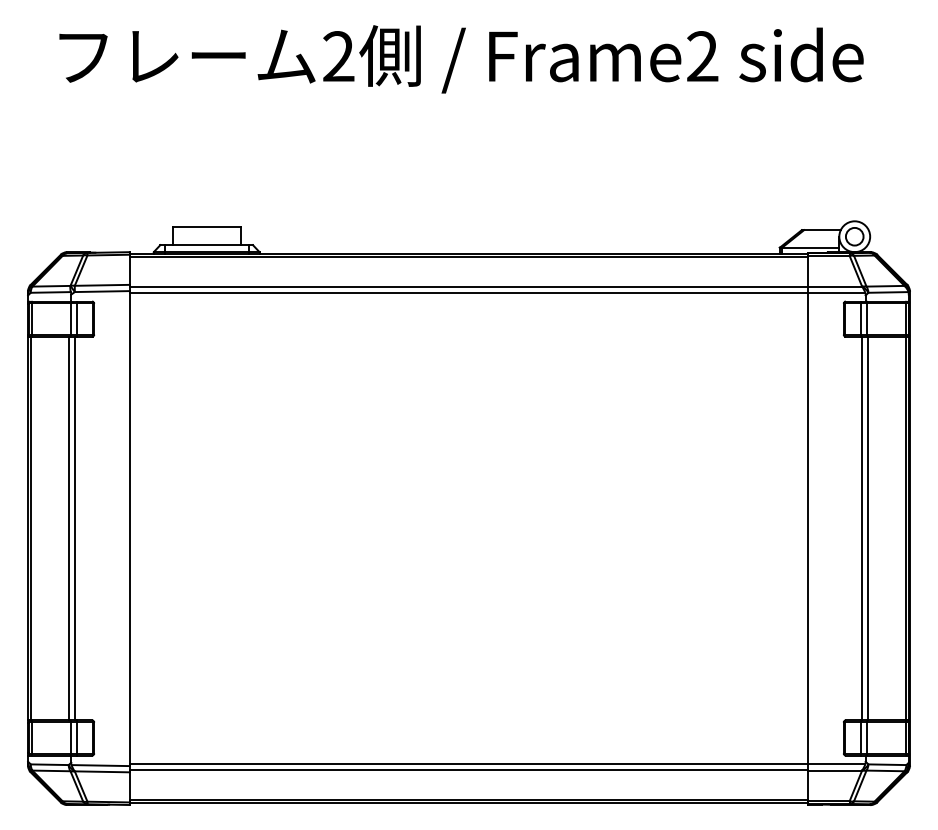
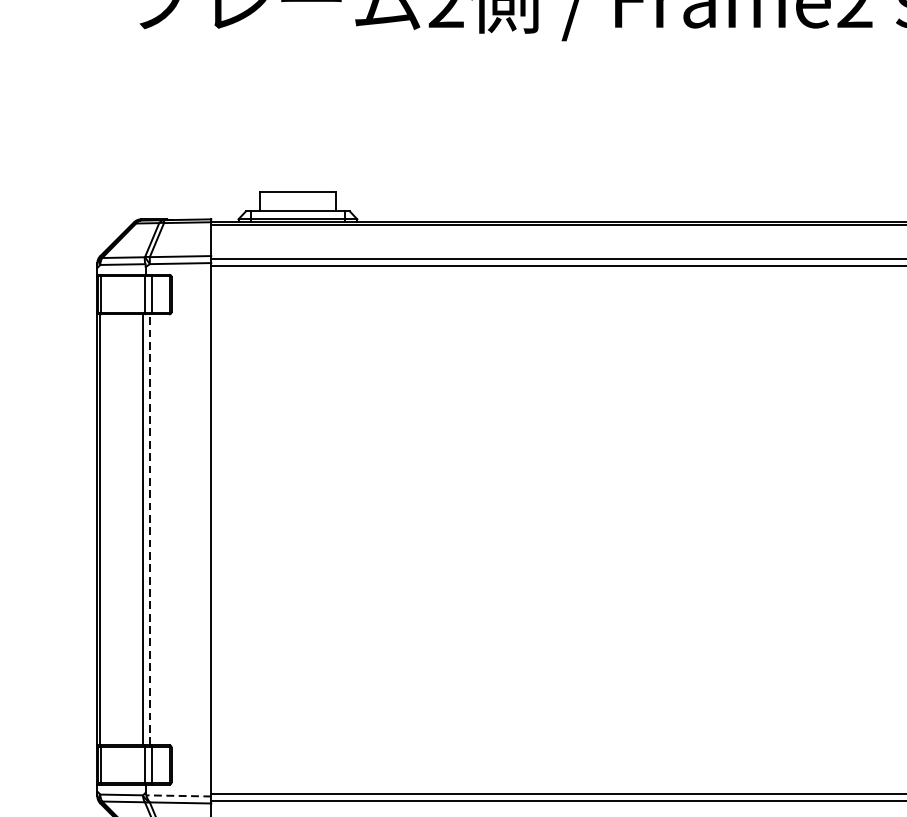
line: (74, 528) -> (149, 529), solid -> dashed
line: (100, 765) -> (178, 795), solid -> dashed

